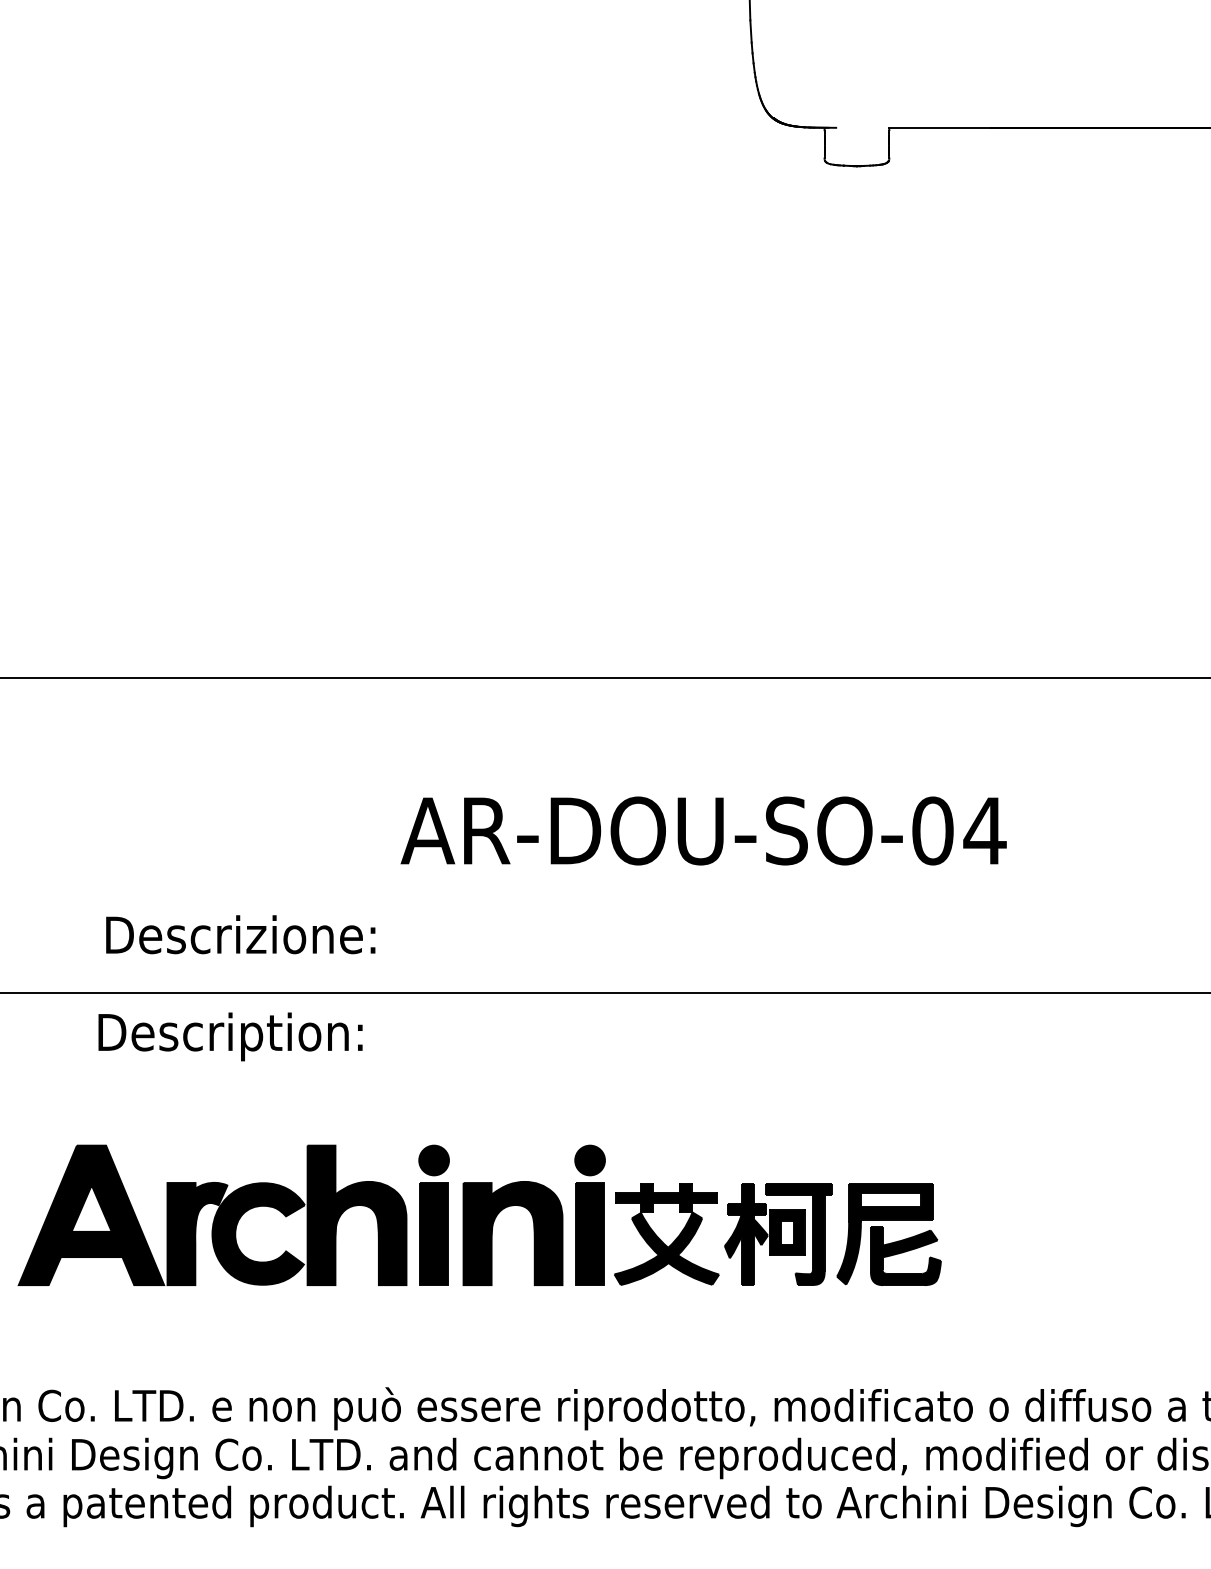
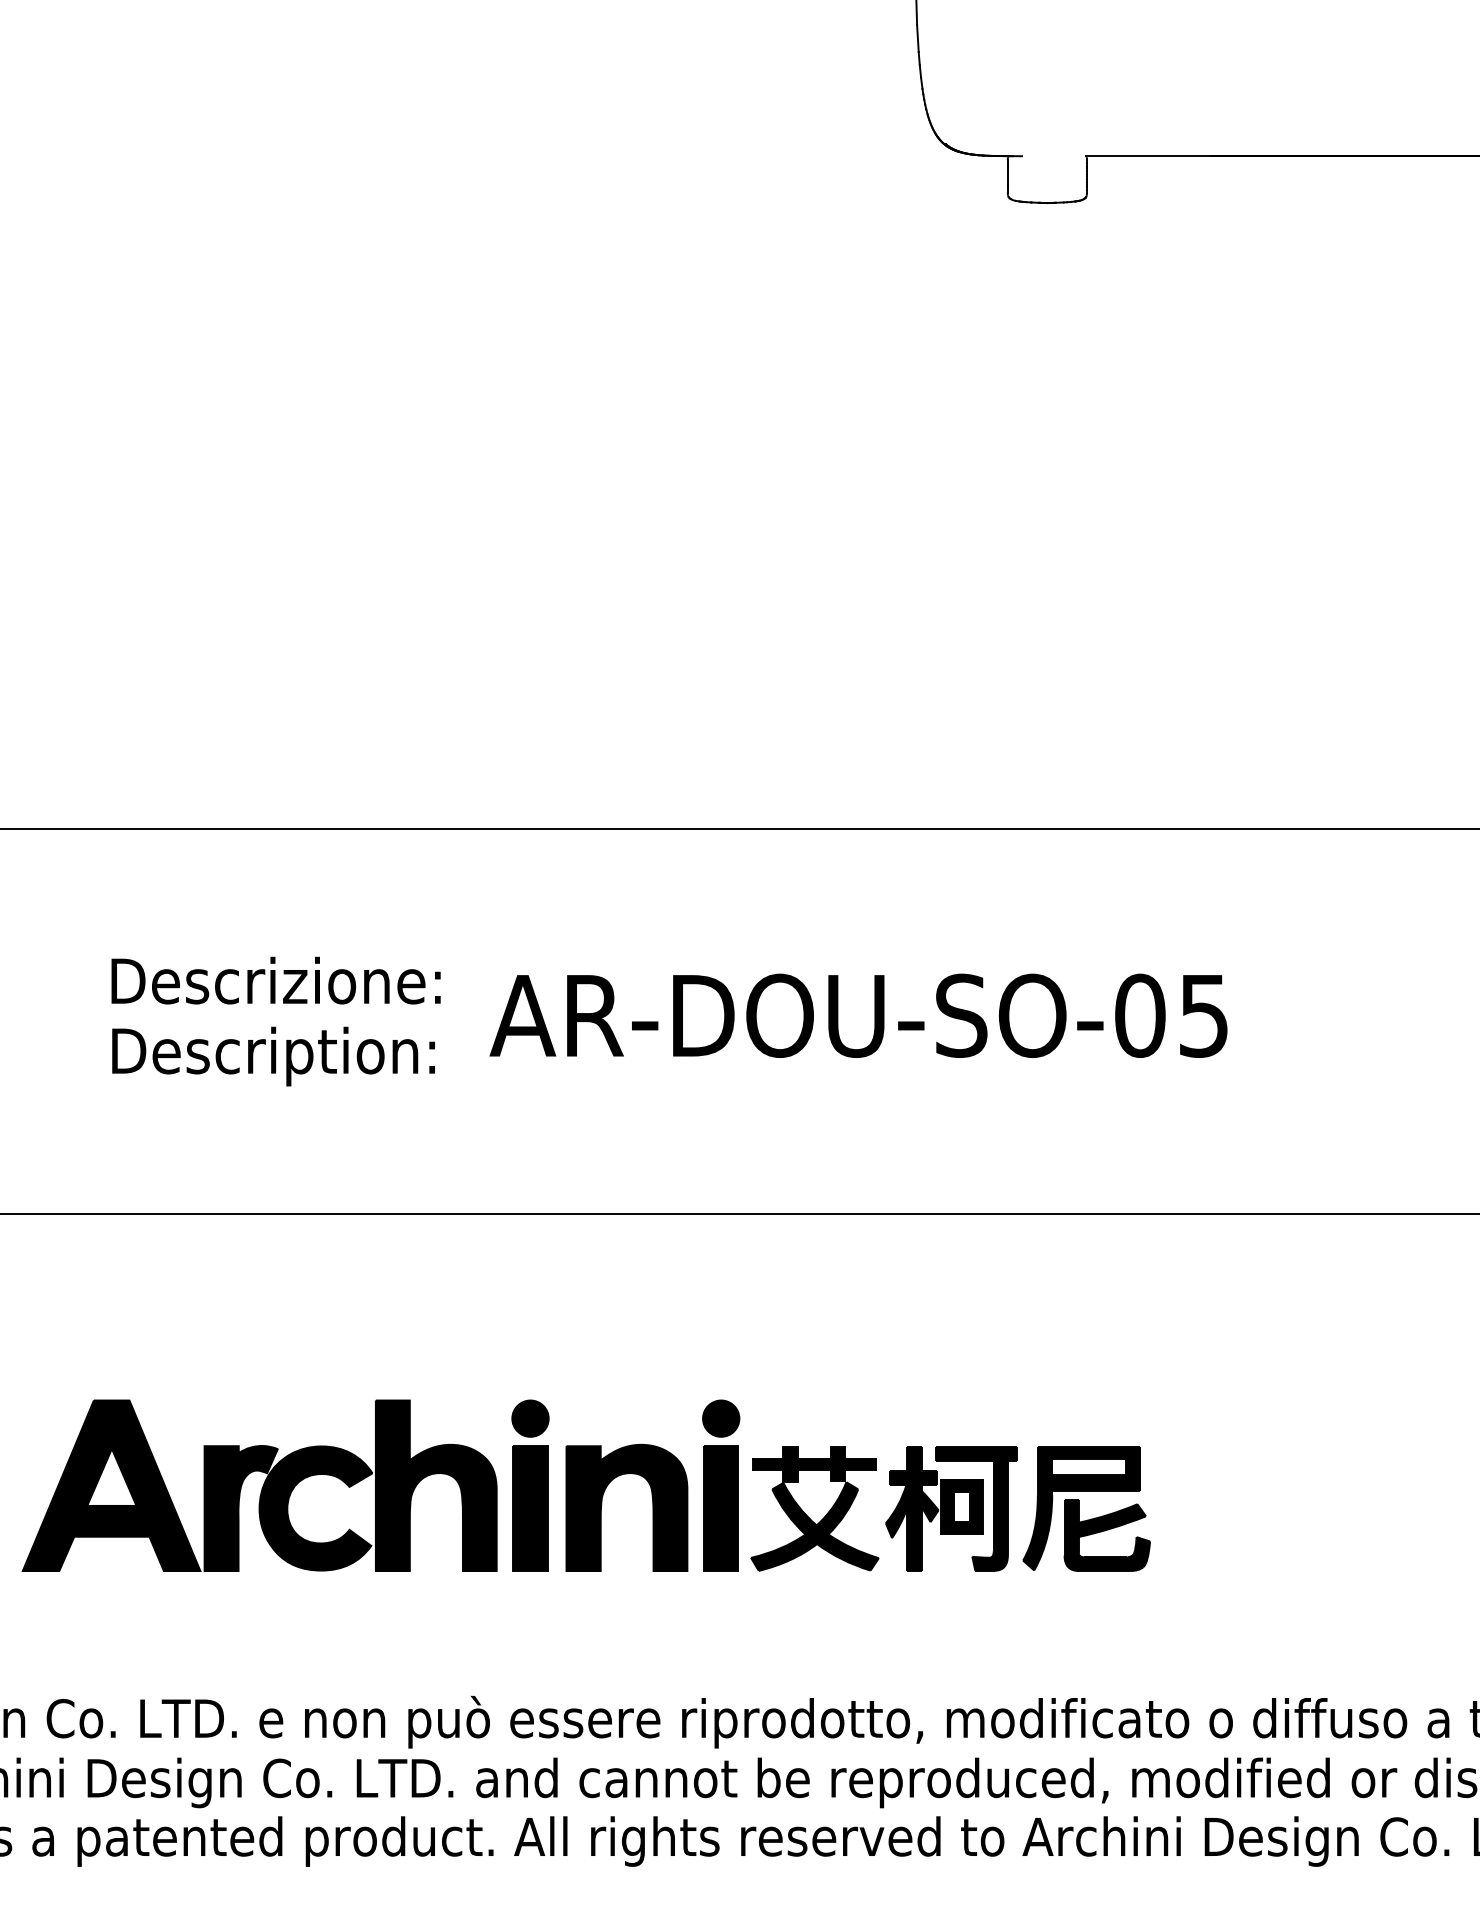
text: (984, 831) -> (1203, 1016), AR-DOU-SO-04 -> AR-DOU-SO-05
text: (240, 934) -> (275, 980), moved
text: (230, 1036) -> (273, 1056), moved

